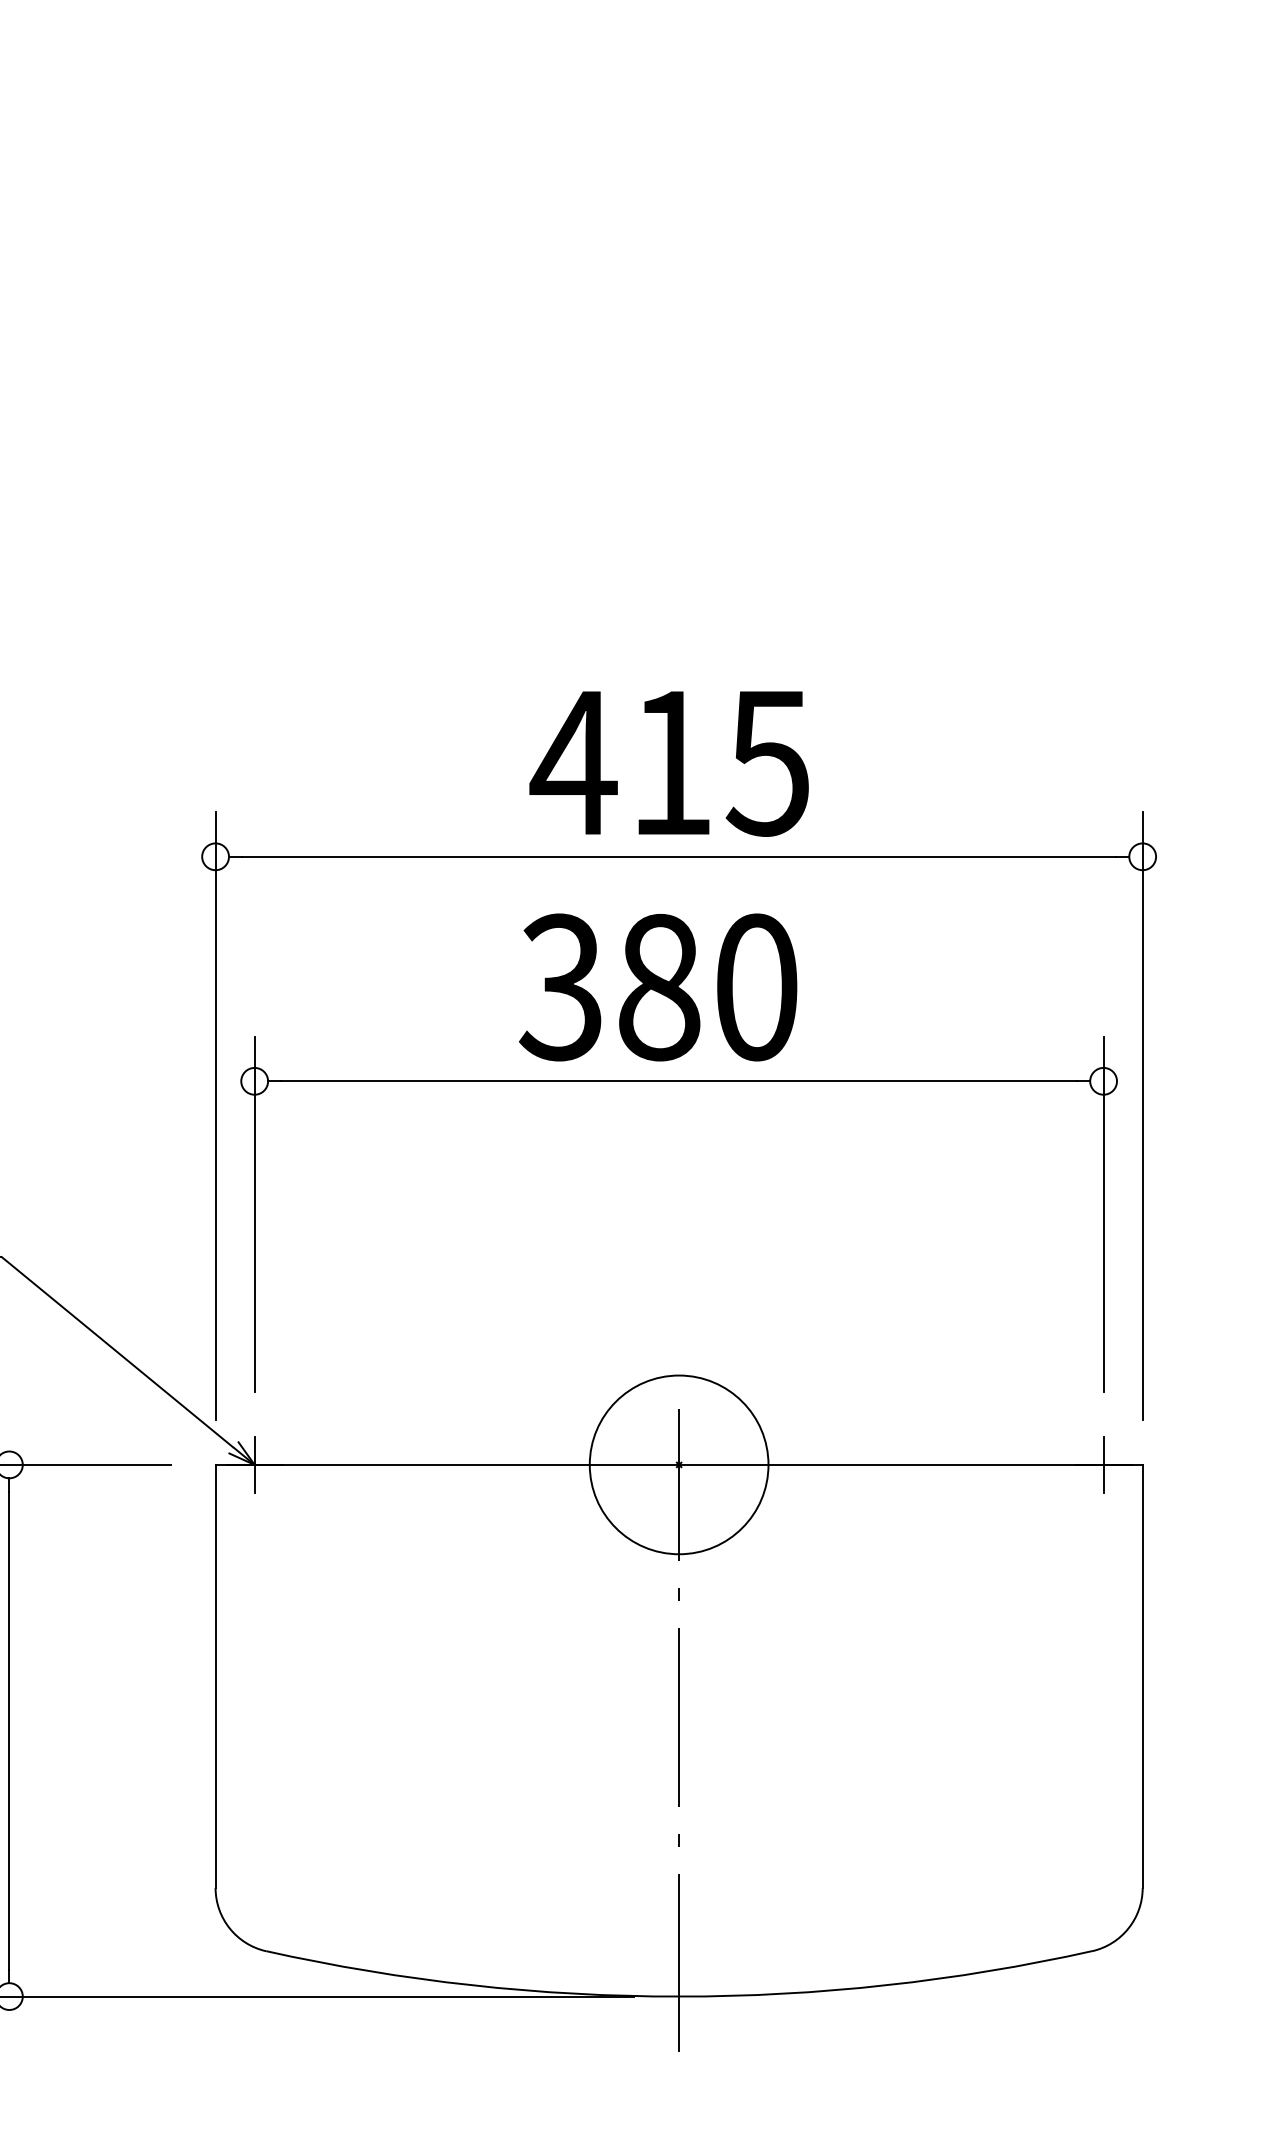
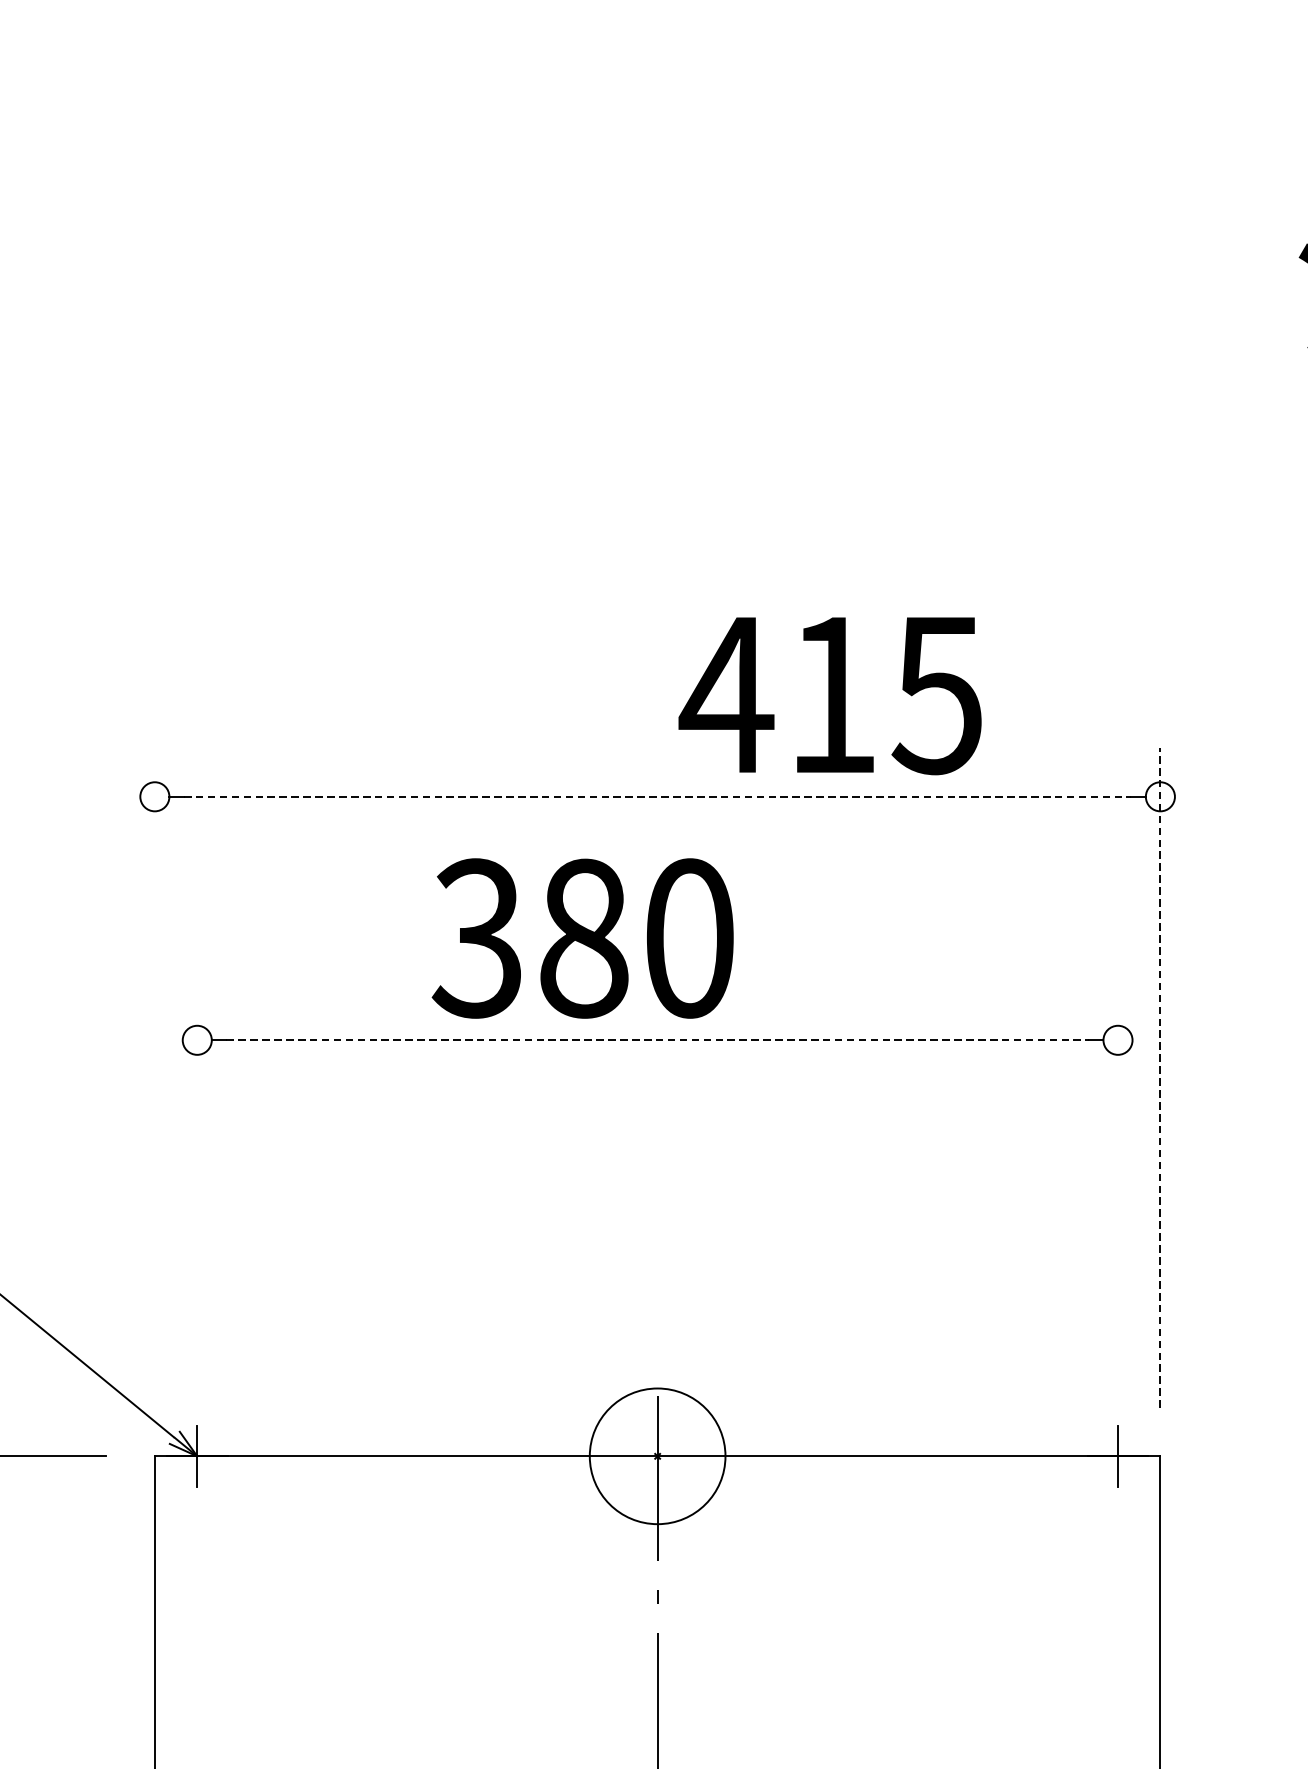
text: (668, 763) -> (829, 695), moved
line: (679, 856) -> (658, 796), solid -> dashed
text: (658, 987) -> (583, 938), moved
line: (679, 1081) -> (658, 1040), solid -> dashed
line: (1142, 1115) -> (1160, 1077), solid -> dashed
line: (215, 1116) -> (154, 1078), removed
line: (254, 1214) -> (197, 1184), removed
line: (1103, 1214) -> (1117, 1184), removed
circle: (678, 1464) -> (656, 1455), size x0.7

